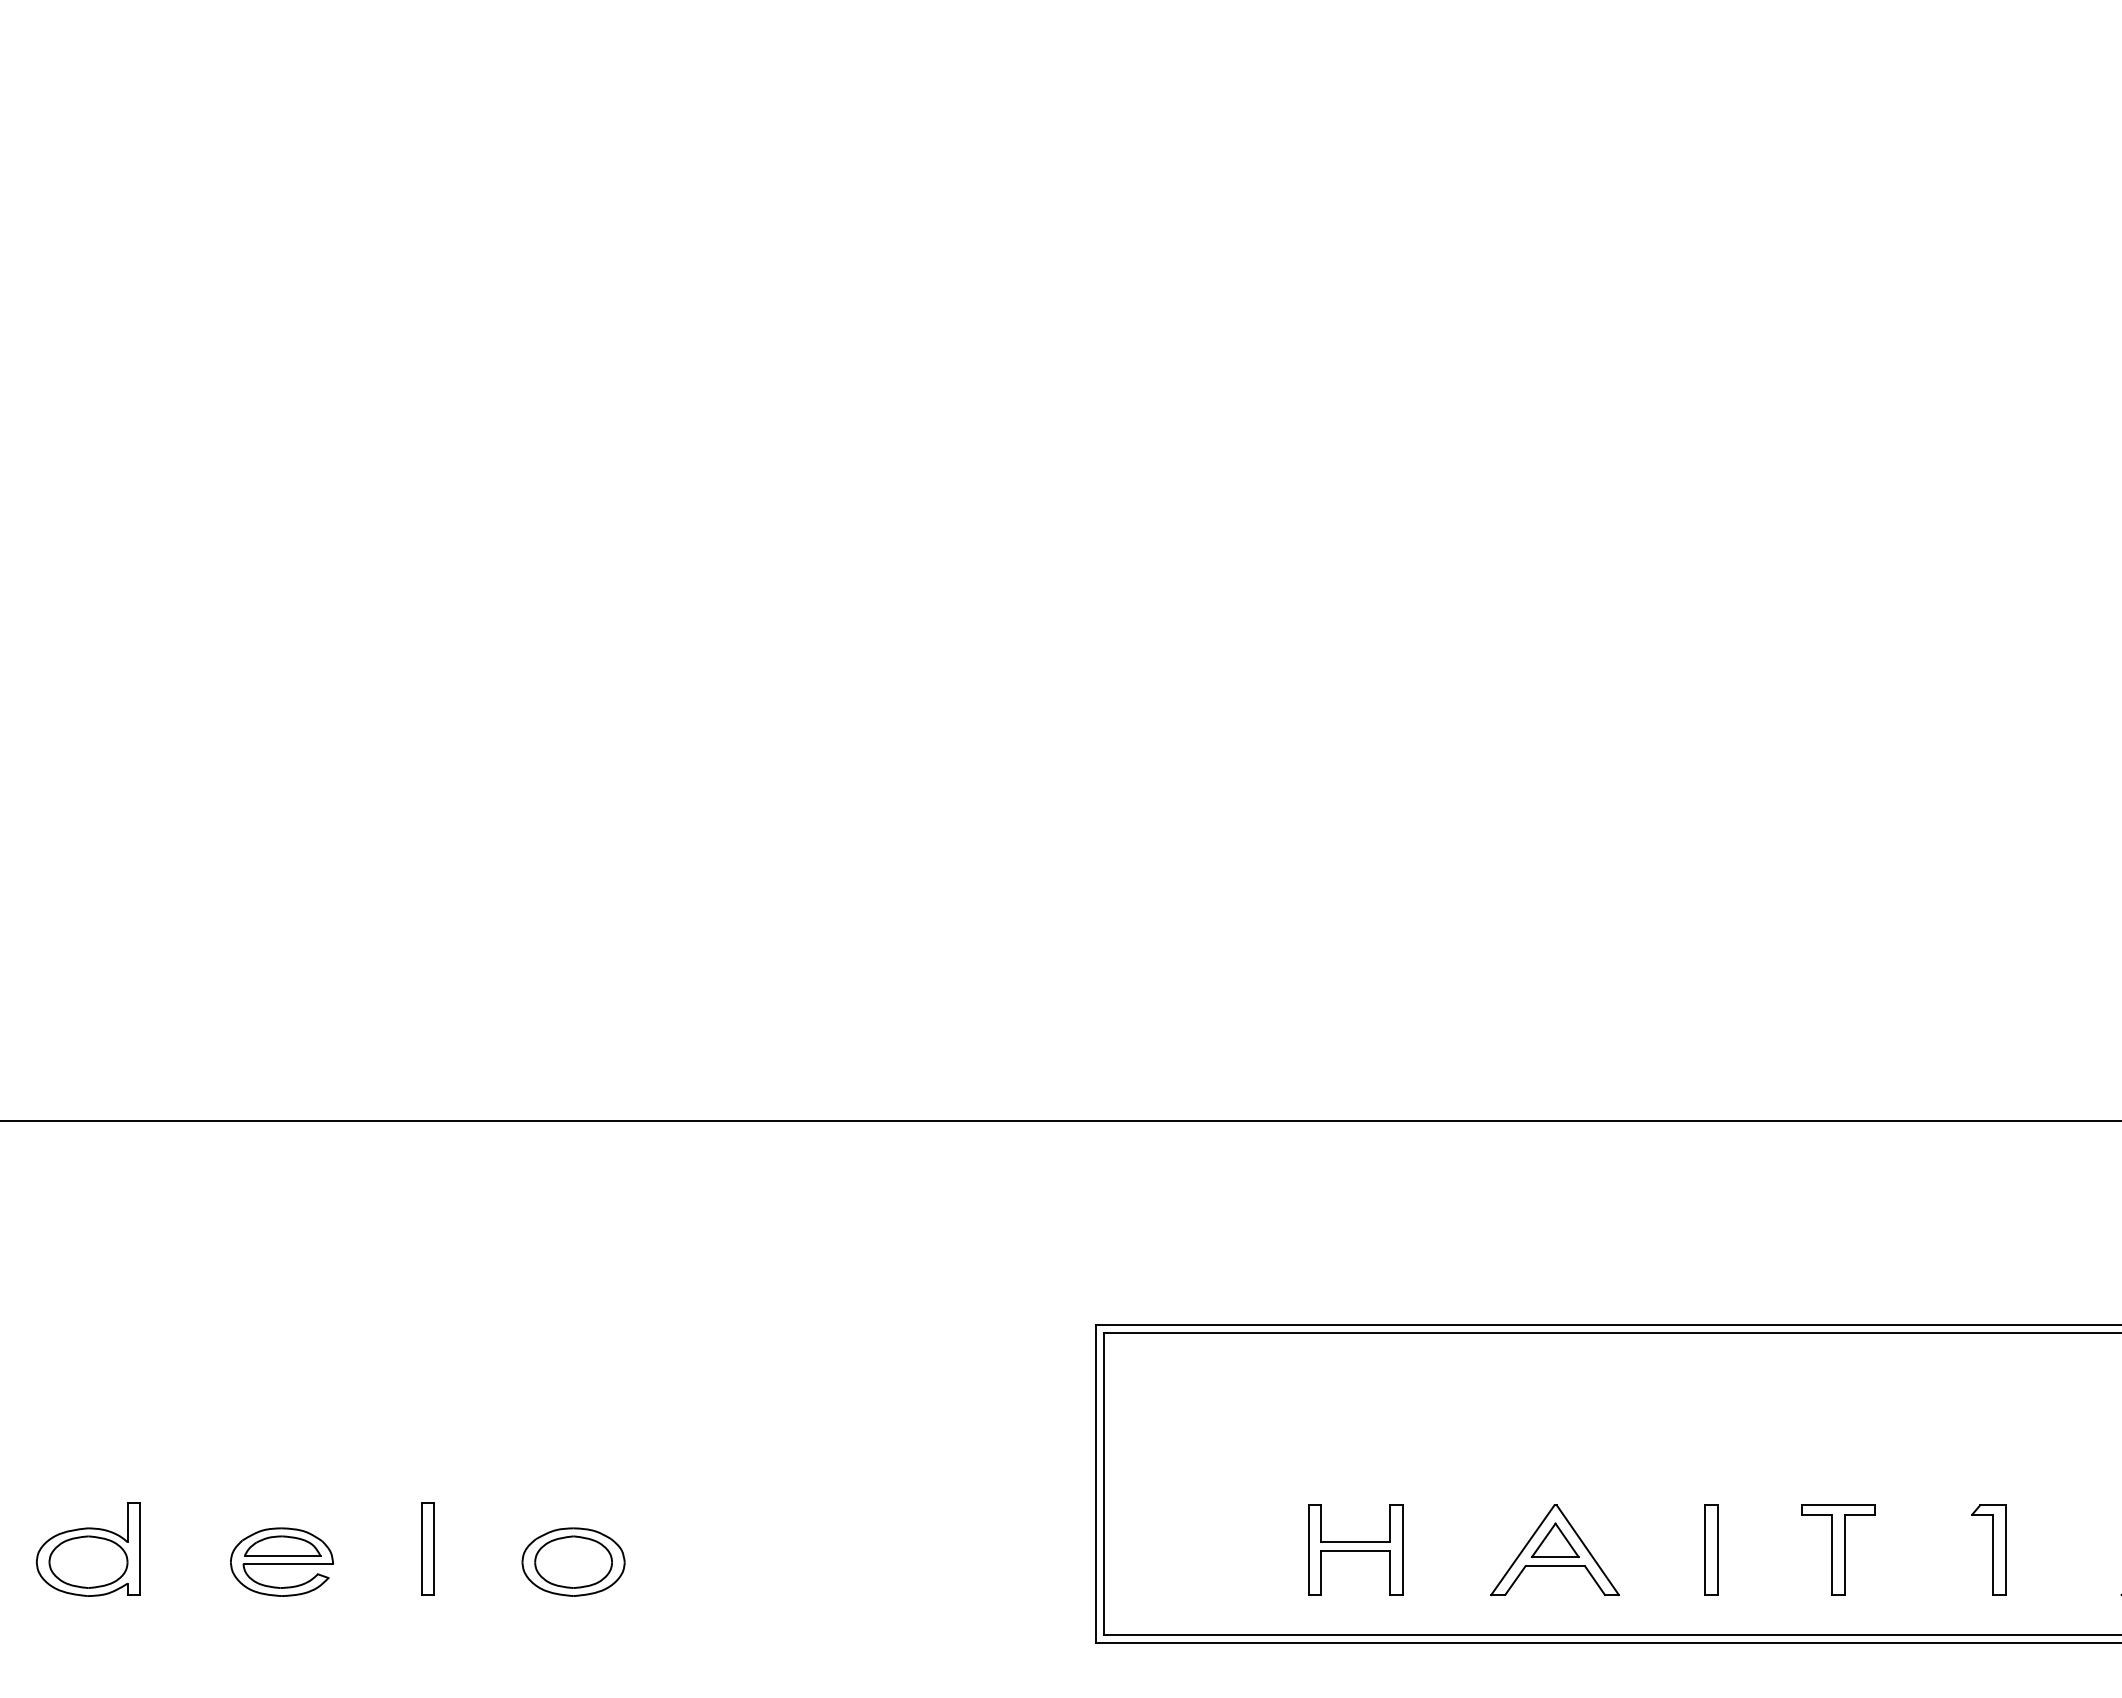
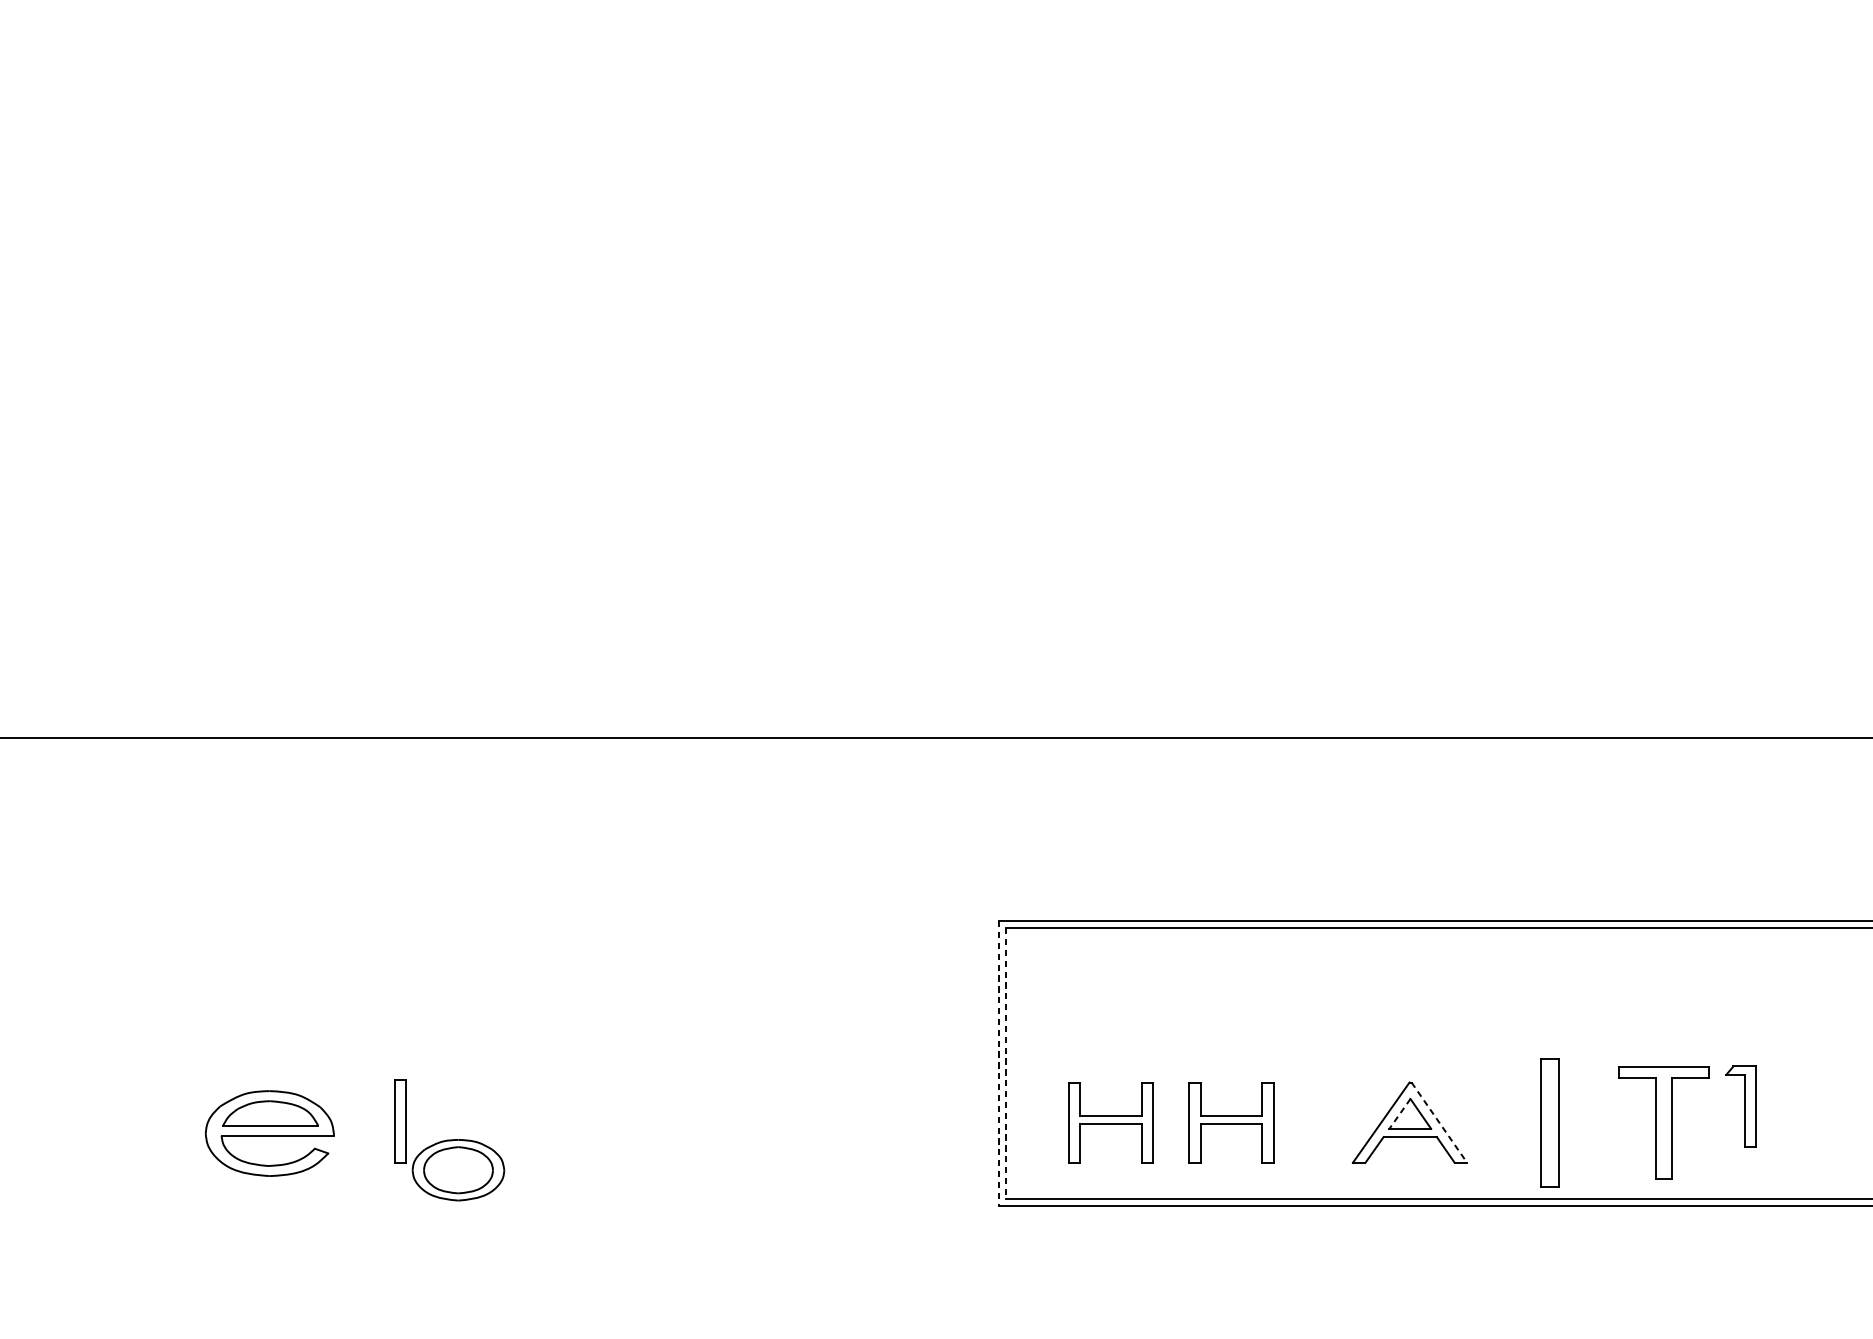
line: (1096, 1483) -> (999, 1063), solid -> dashed
line: (1103, 1484) -> (1005, 1063), solid -> dashed
line: (1543, 1540) -> (1399, 1114), solid -> dashed
part: (87, 1549) -> (95, 1122), removed
part: (1220, 1549) -> (1110, 1122), added
part: (1711, 1549) -> (1550, 1122), size x1.6
part: (1838, 1549) -> (1663, 1122), size x1.4
part: (1988, 1549) -> (1740, 1106), moved
line: (1587, 1550) -> (1439, 1123), solid -> dashed
part: (281, 1561) -> (269, 1132), size x1.4
part: (573, 1561) -> (458, 1169), moved

